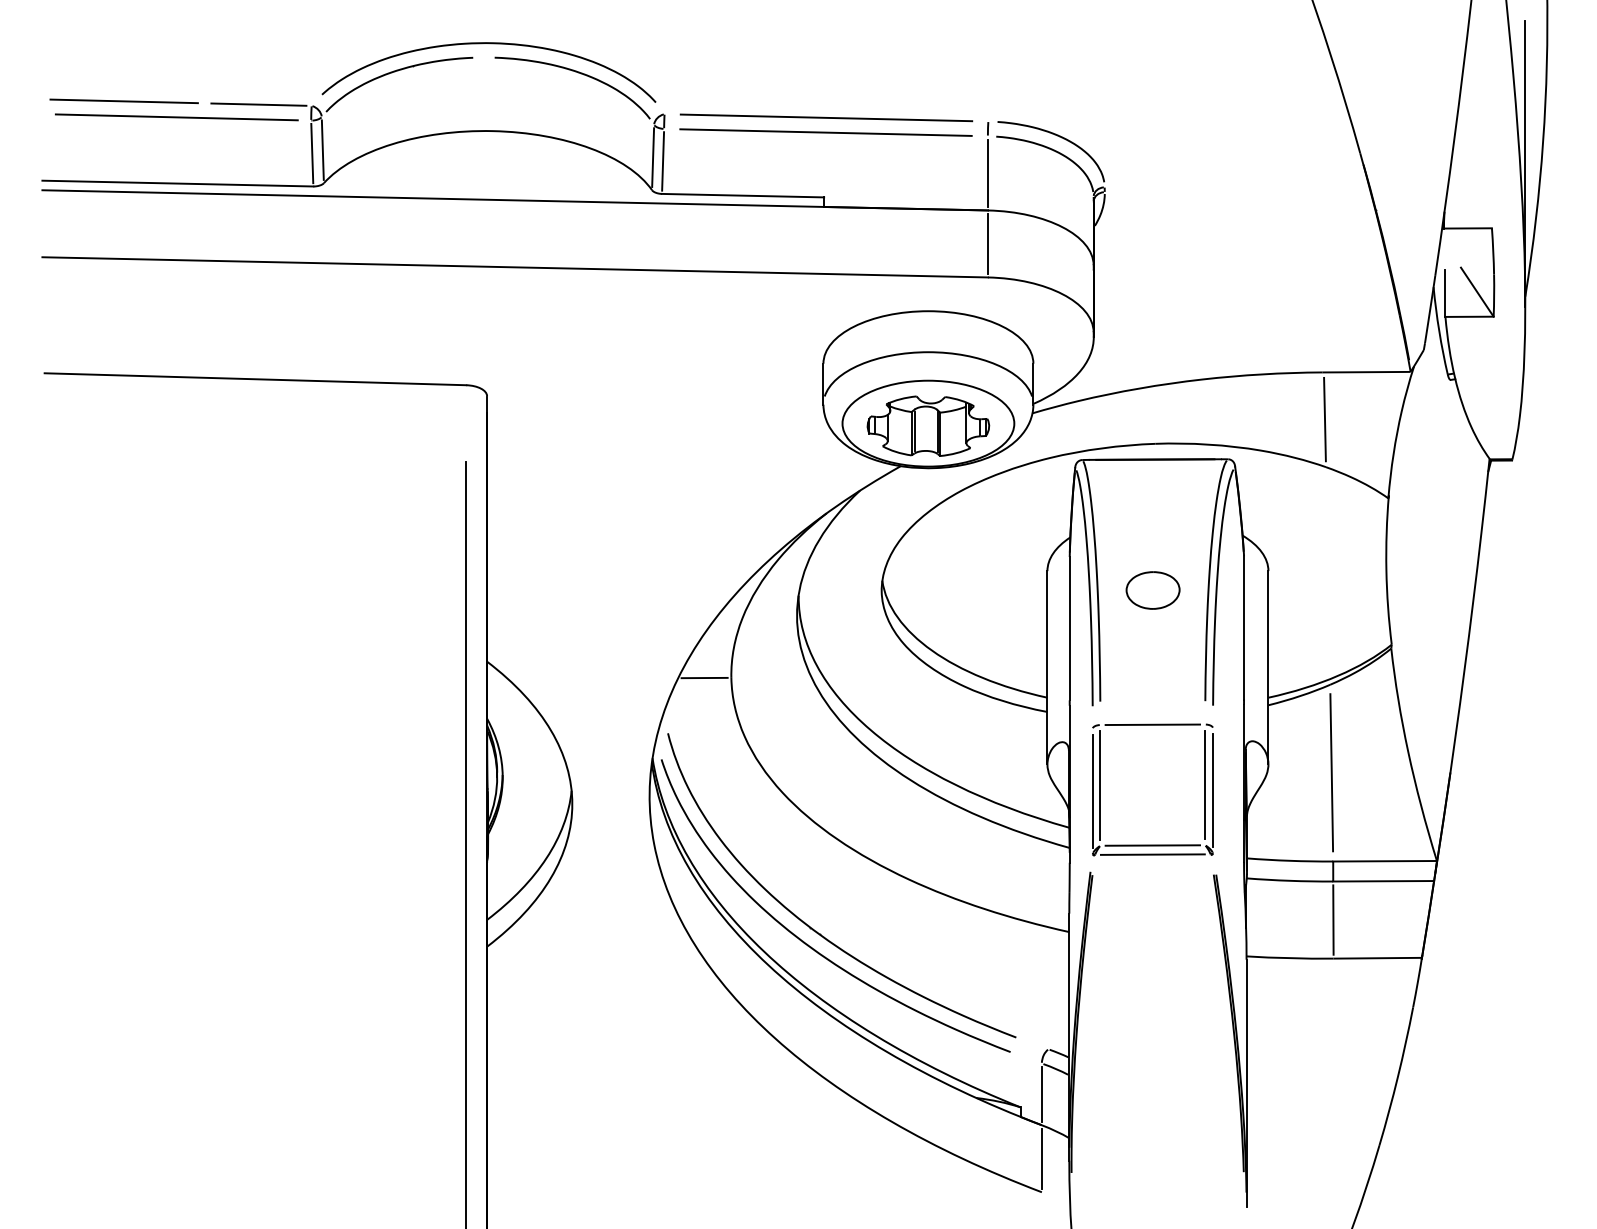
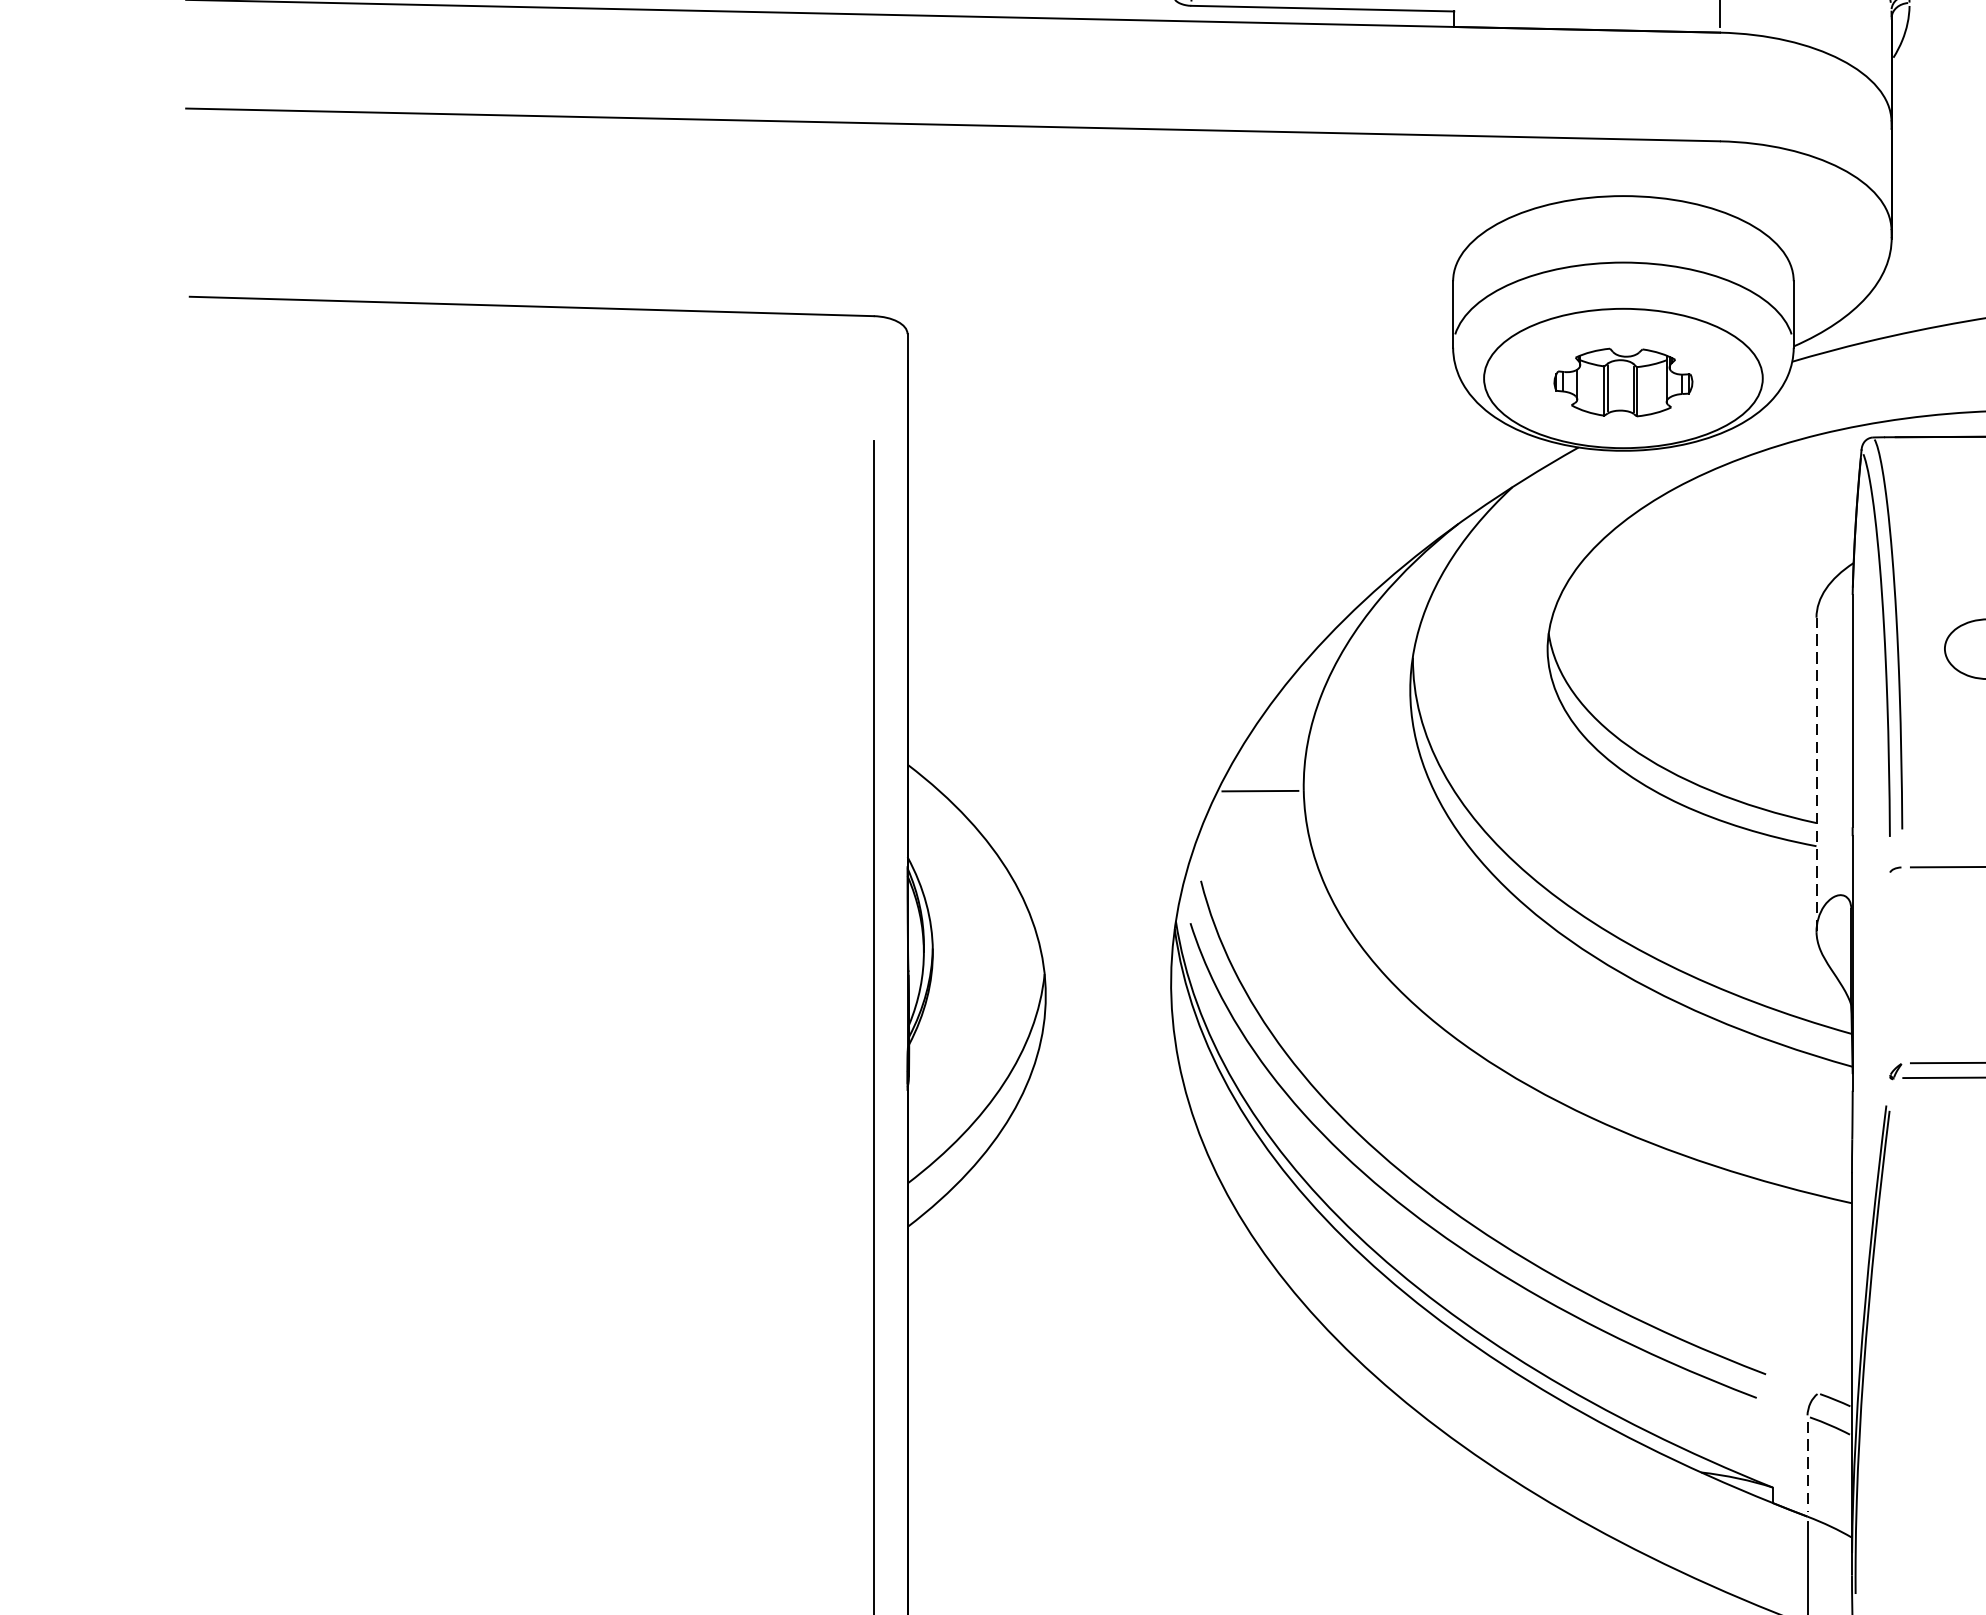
line: (987, 243) -> (1719, 86), removed
part: (928, 425) -> (1623, 381), size x0.7
line: (1047, 667) -> (1816, 774), solid -> dashed
line: (1100, 785) -> (1902, 965), removed
line: (1092, 790) -> (1889, 973), removed
line: (1041, 1094) -> (1806, 1466), solid -> dashed

